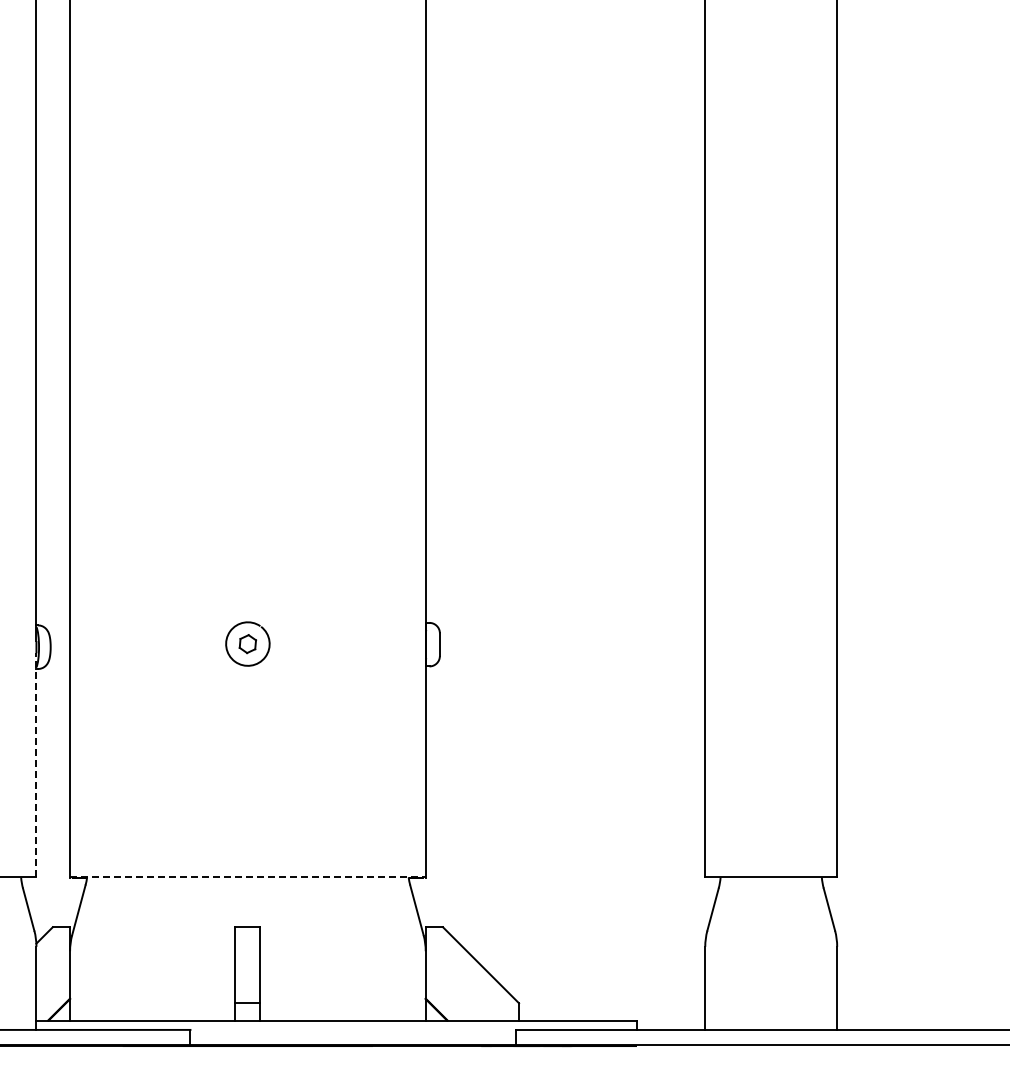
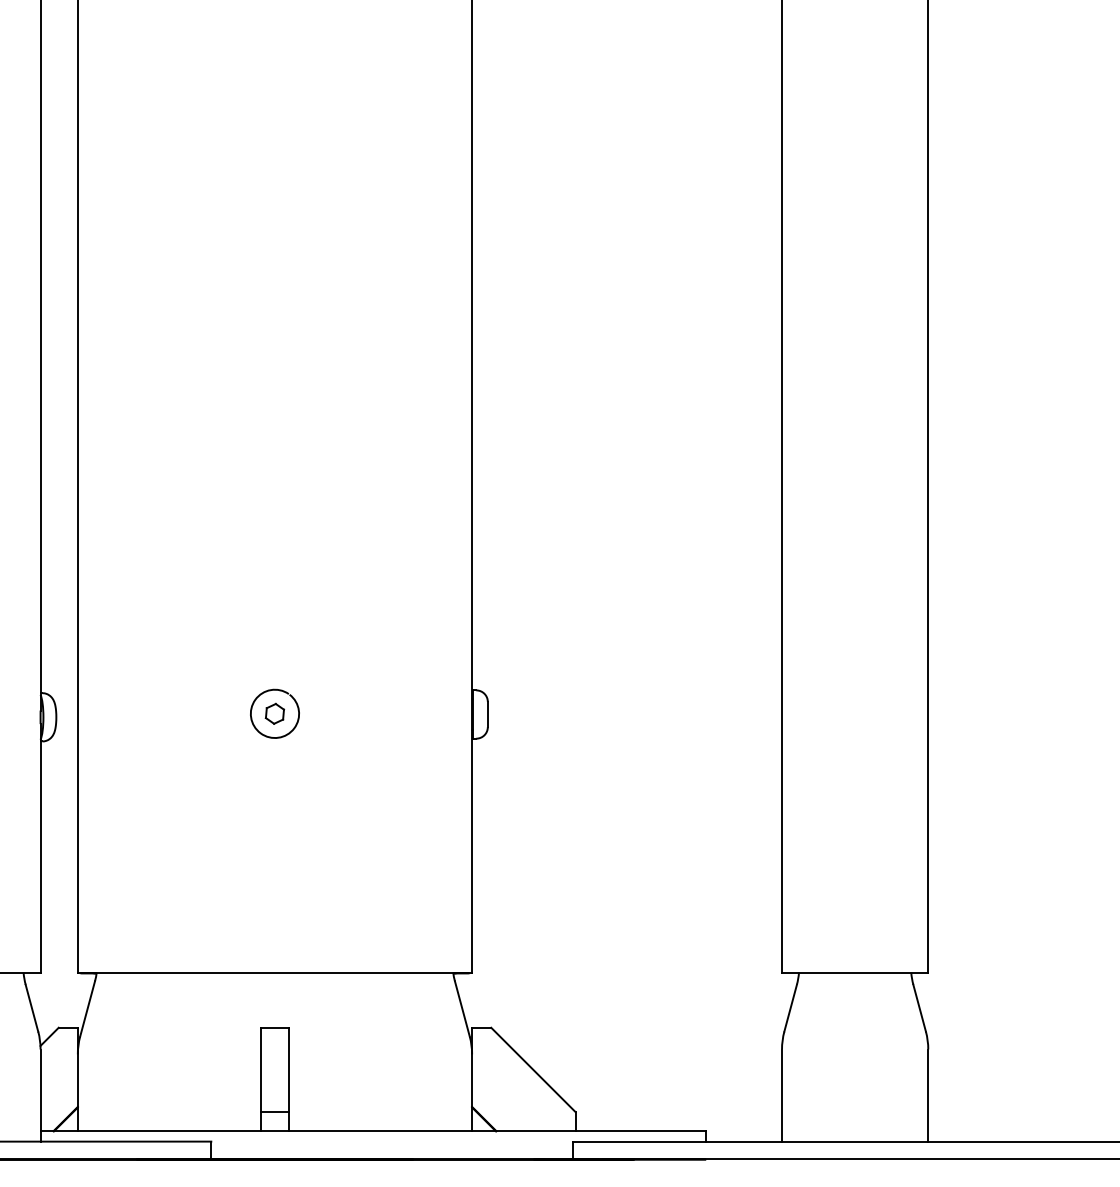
line: (36, 764) -> (40, 847), dashed -> solid
line: (247, 877) -> (274, 972), dashed -> solid

